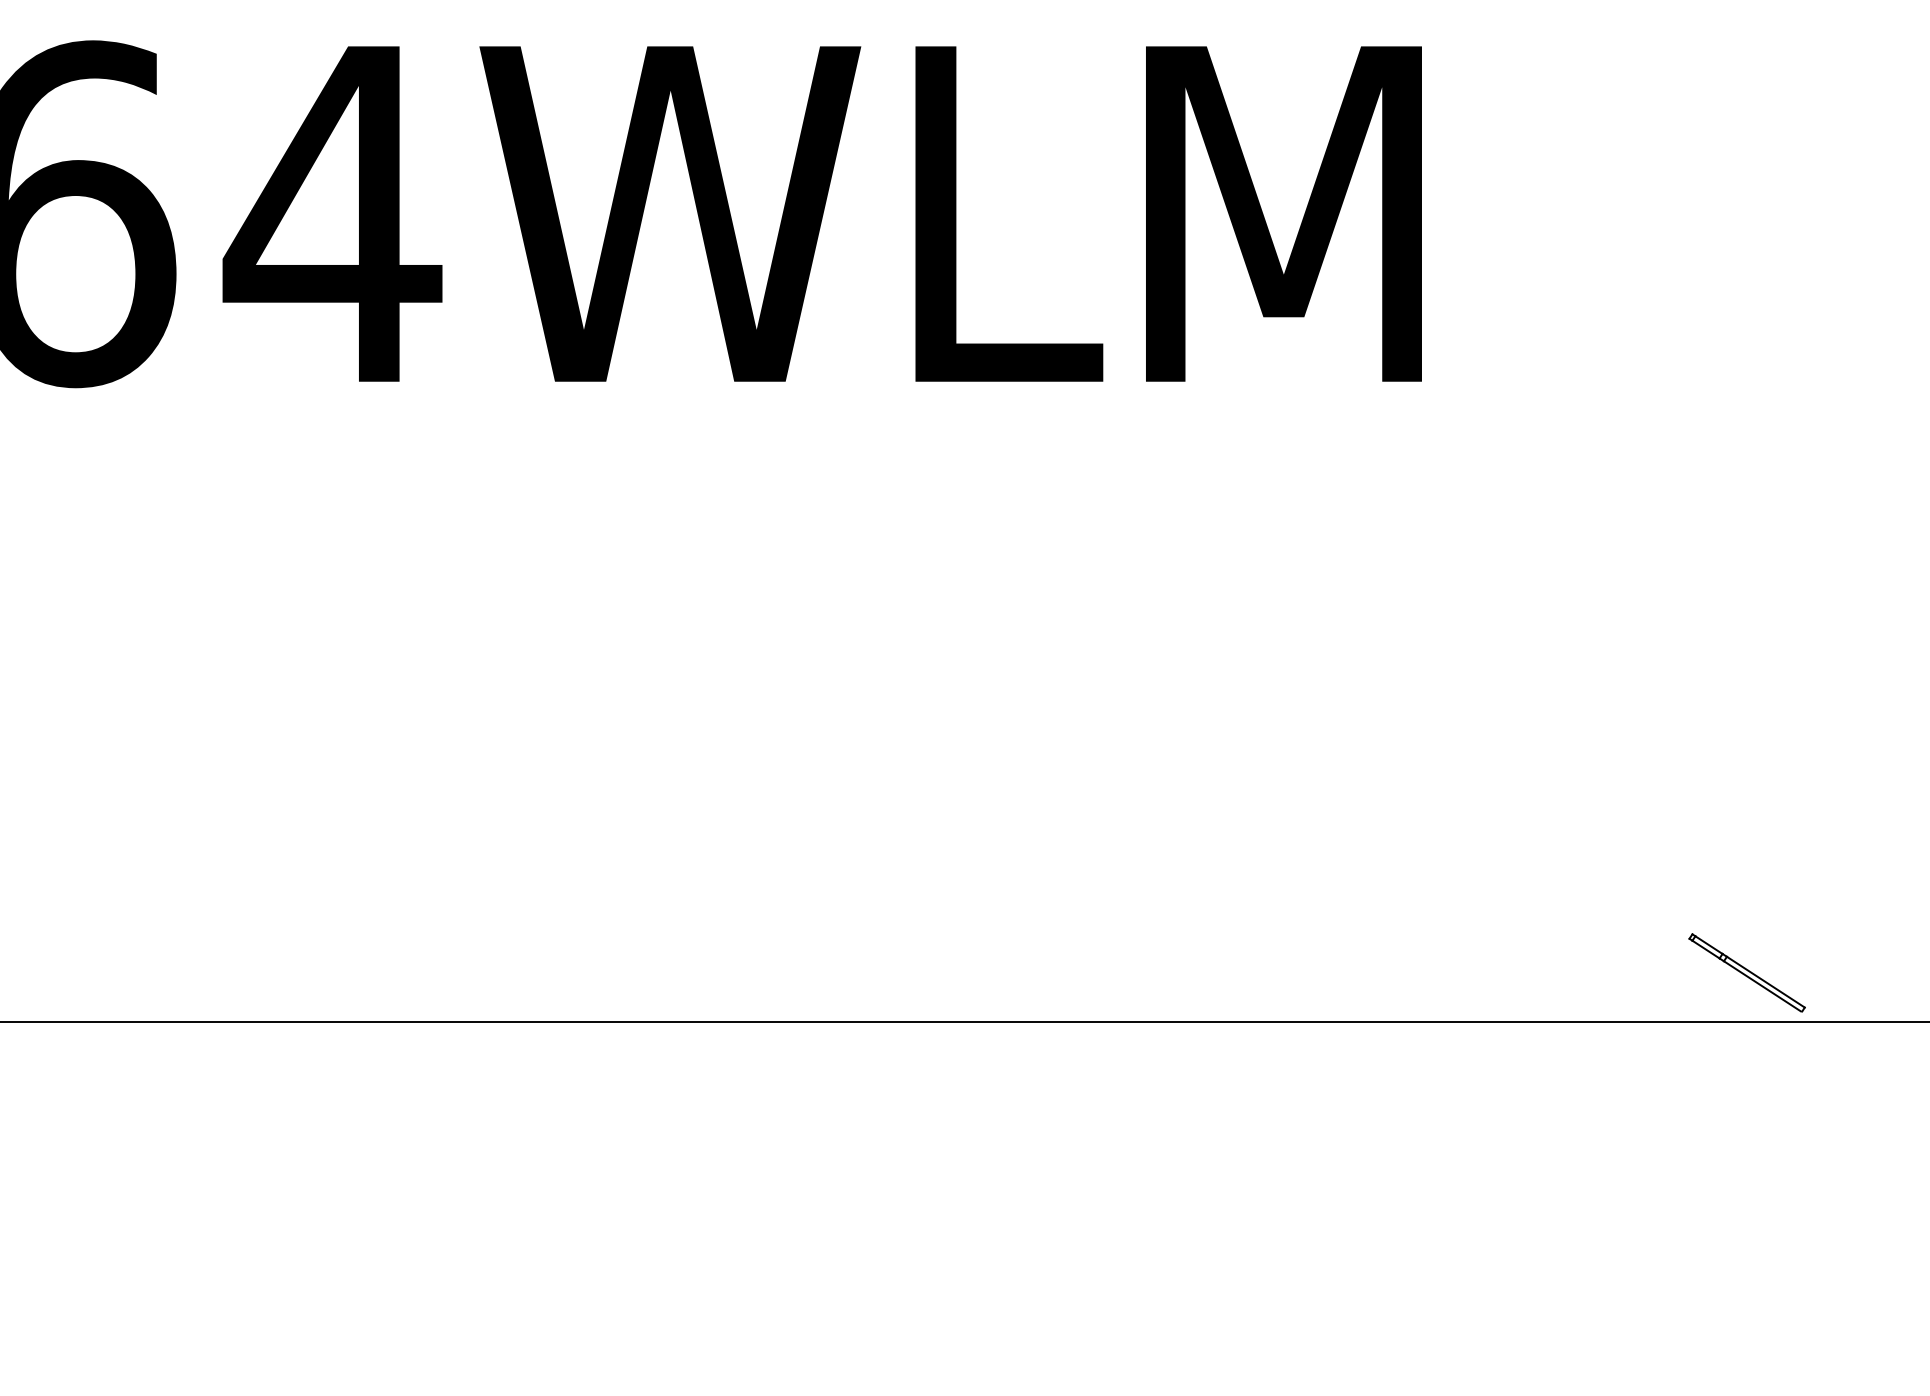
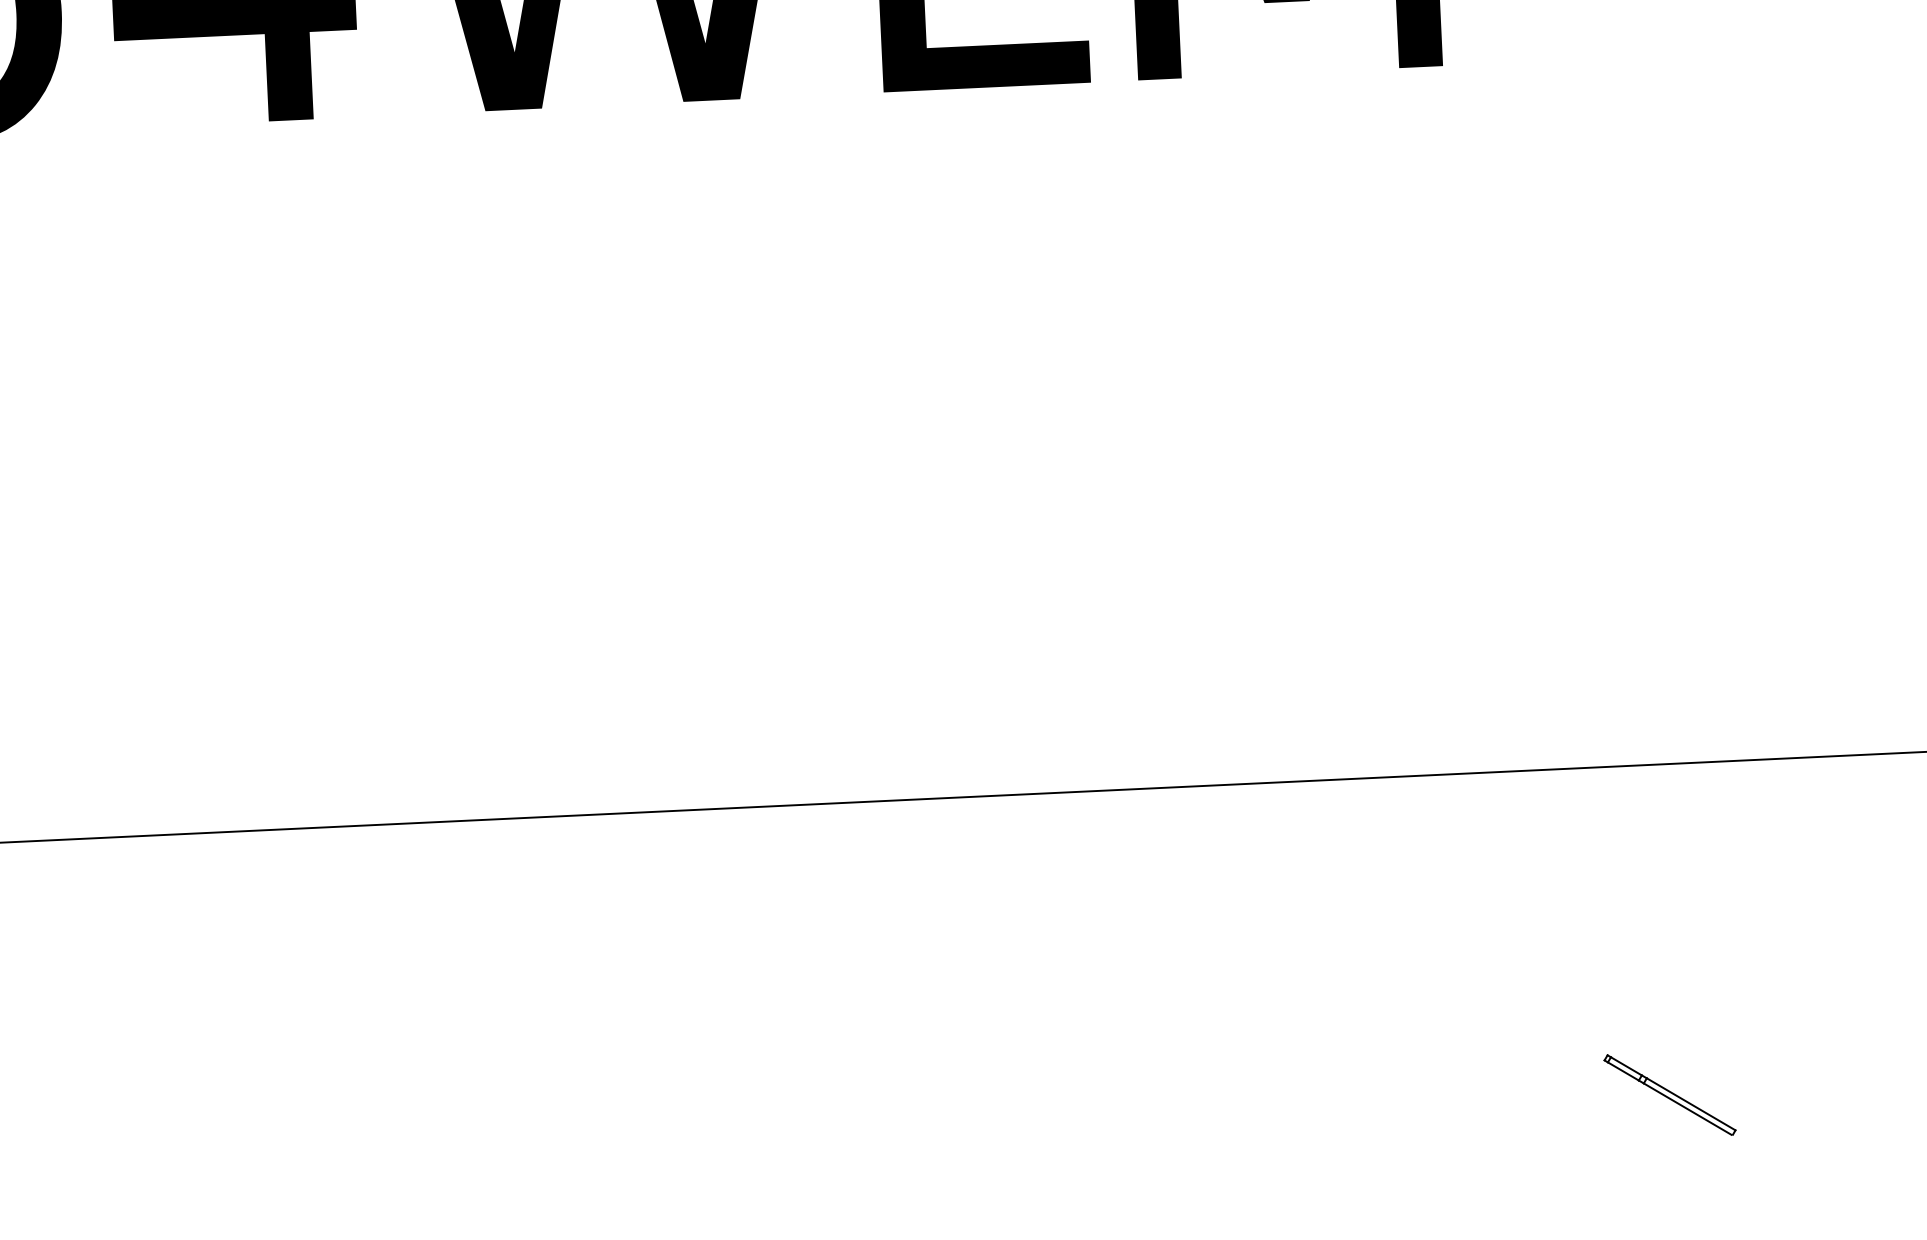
part: (1746, 972) -> (1669, 1094), moved

